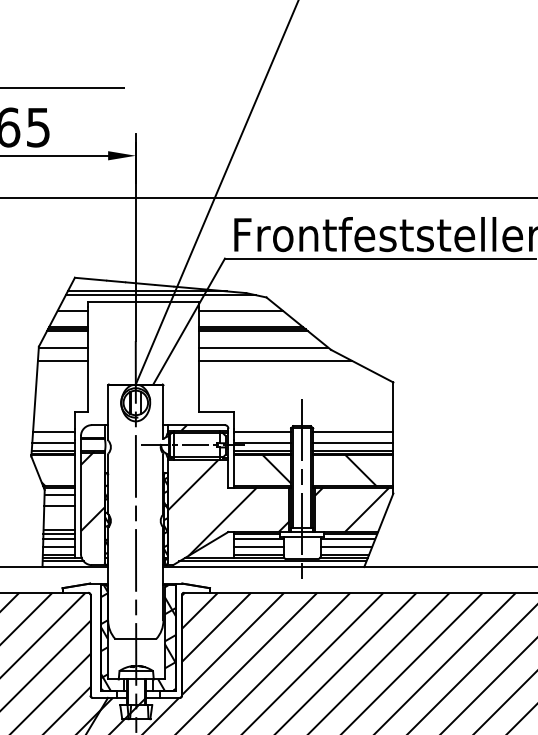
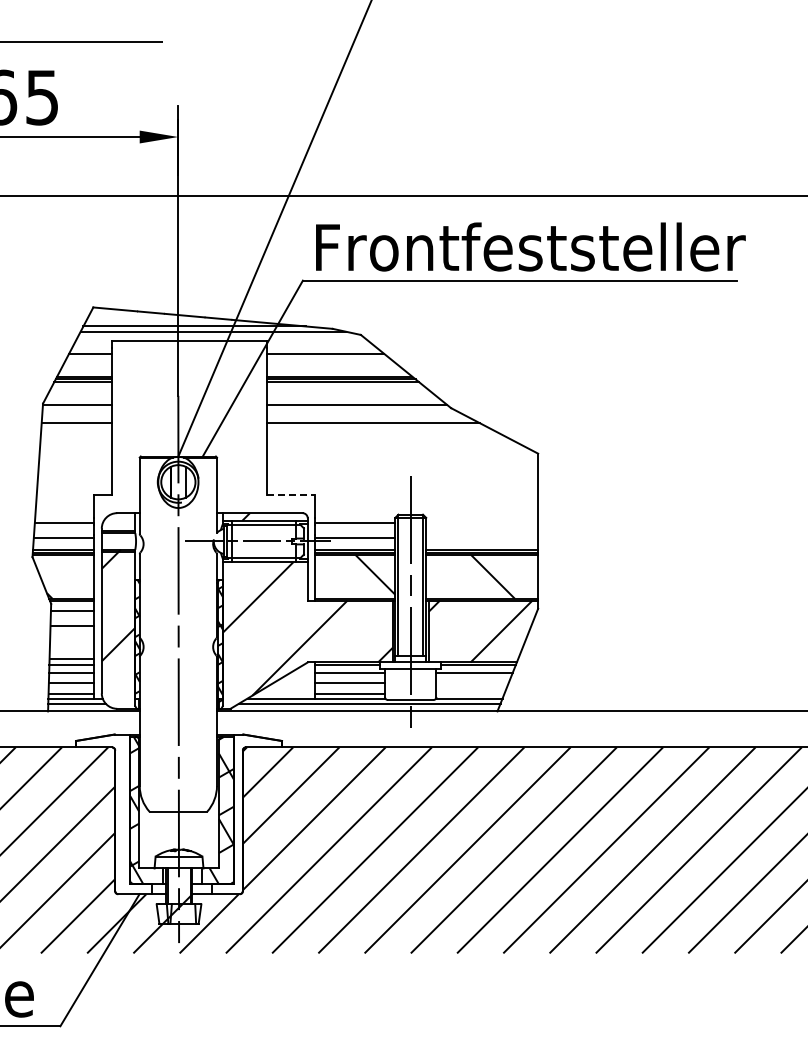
line: (216, 412) -> (291, 495), solid -> dashed
line: (353, 432) -> (482, 523), removed
line: (353, 443) -> (482, 538), removed
line: (346, 547) -> (472, 683), removed
line: (344, 554) -> (470, 694), removed

